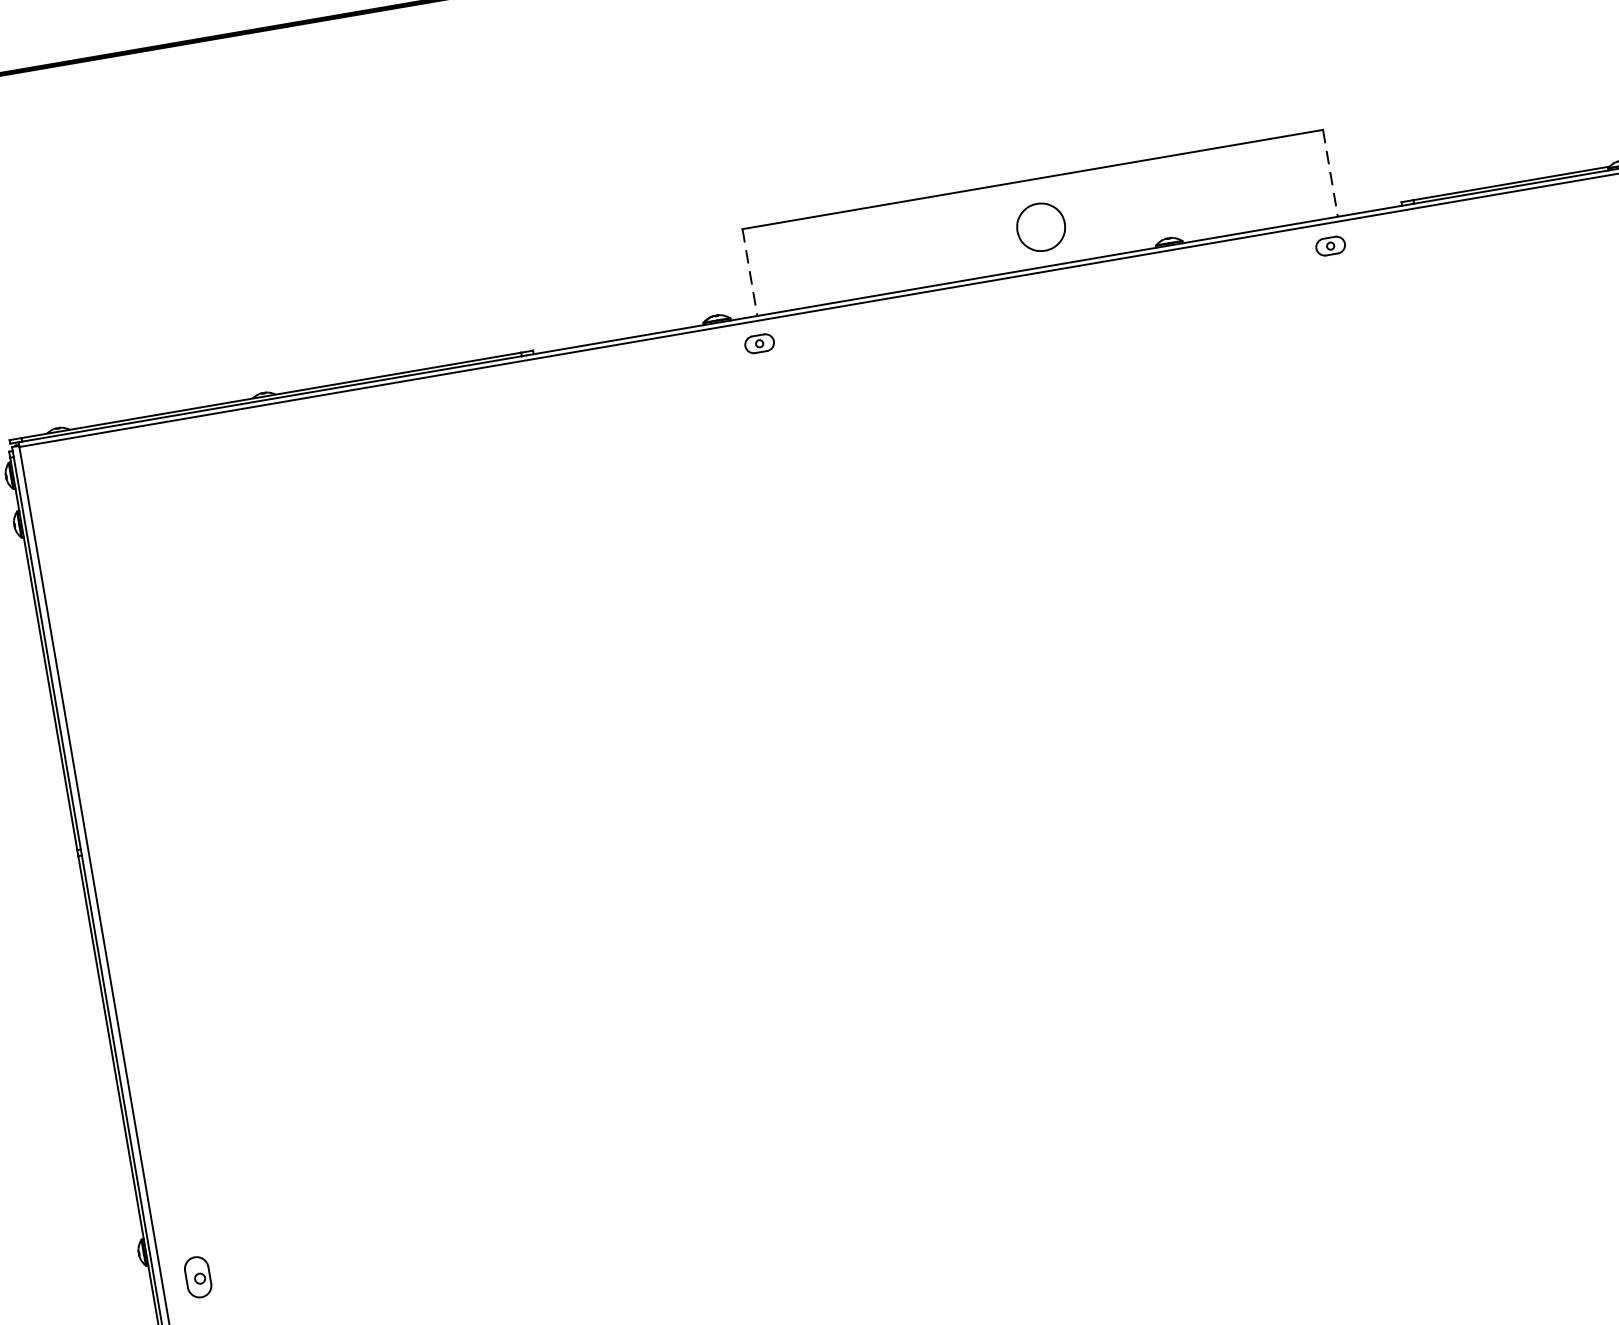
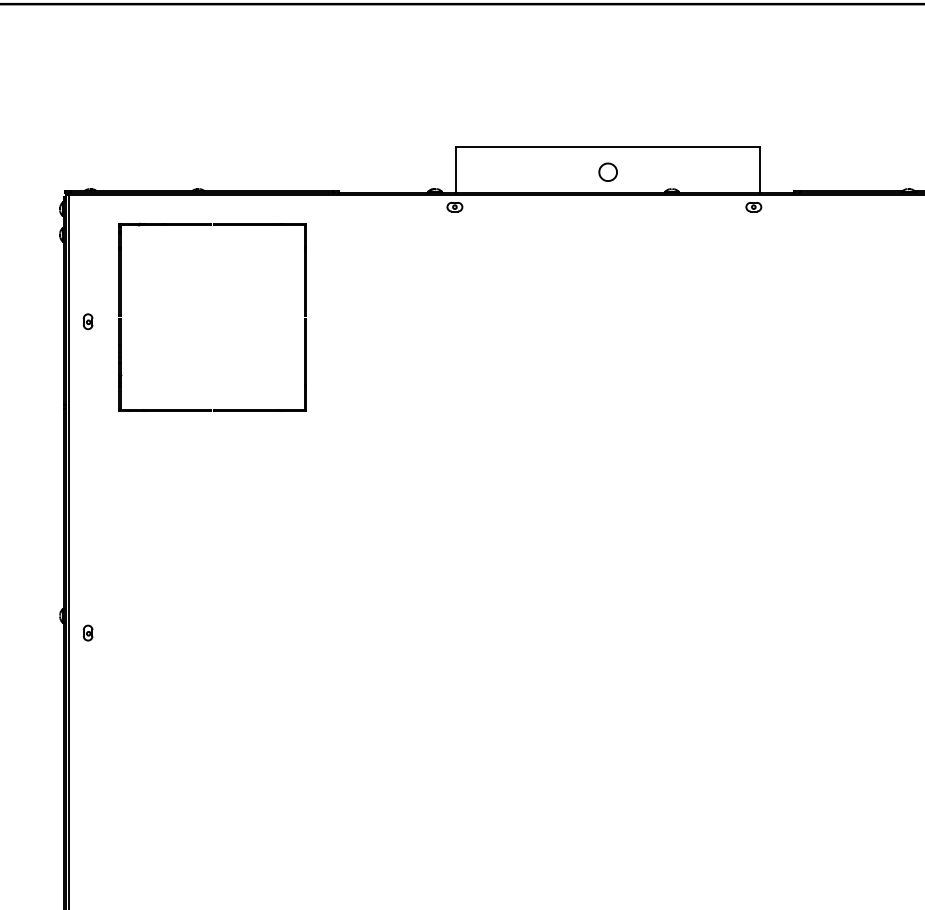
line: (1331, 173) -> (760, 170), dashed -> solid
part: (1039, 225) -> (607, 171), size x0.71
line: (750, 273) -> (456, 170), dashed -> solid
part: (158, 661) -> (121, 316), added
part: (95, 682) -> (87, 321), added
part: (196, 1276) -> (87, 632), size x0.71

